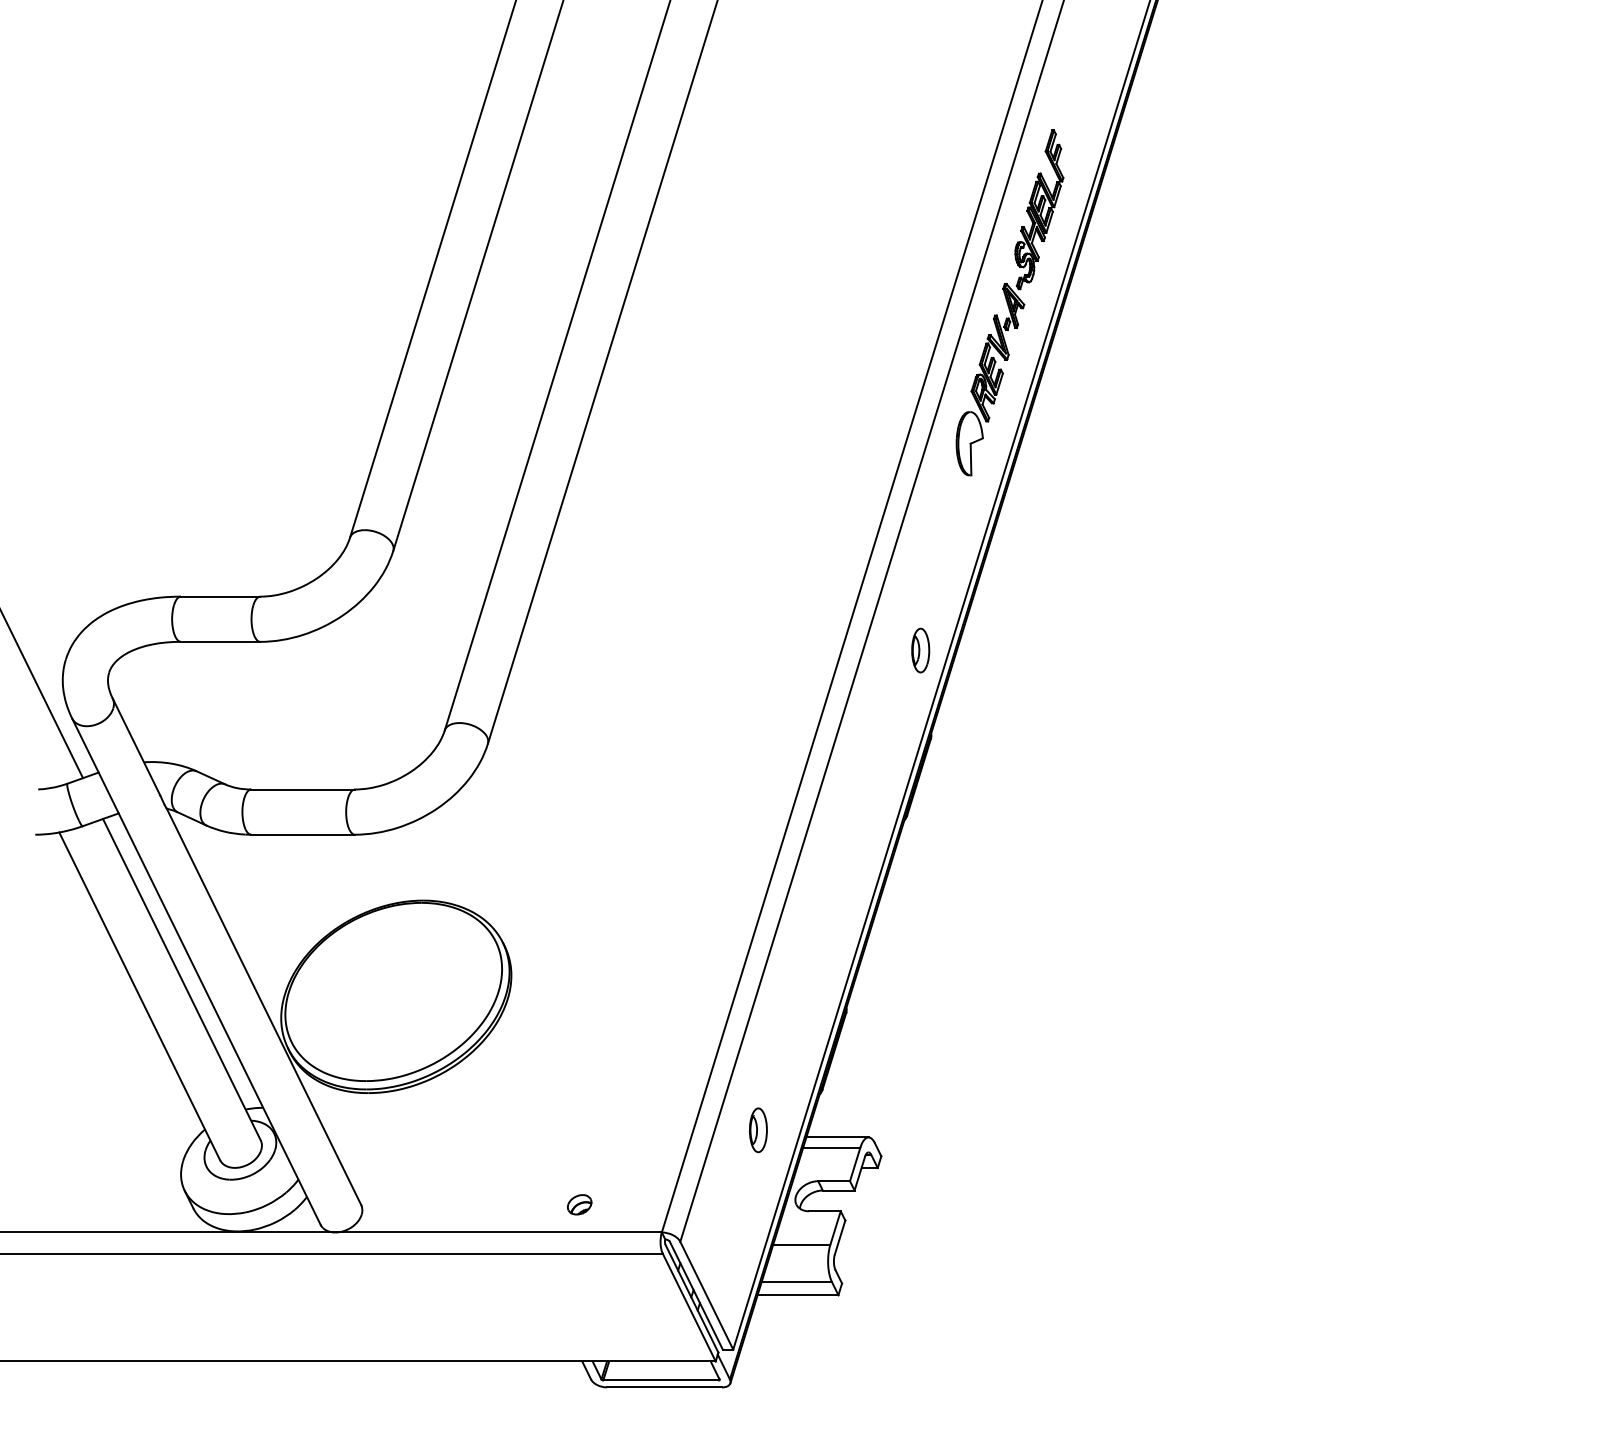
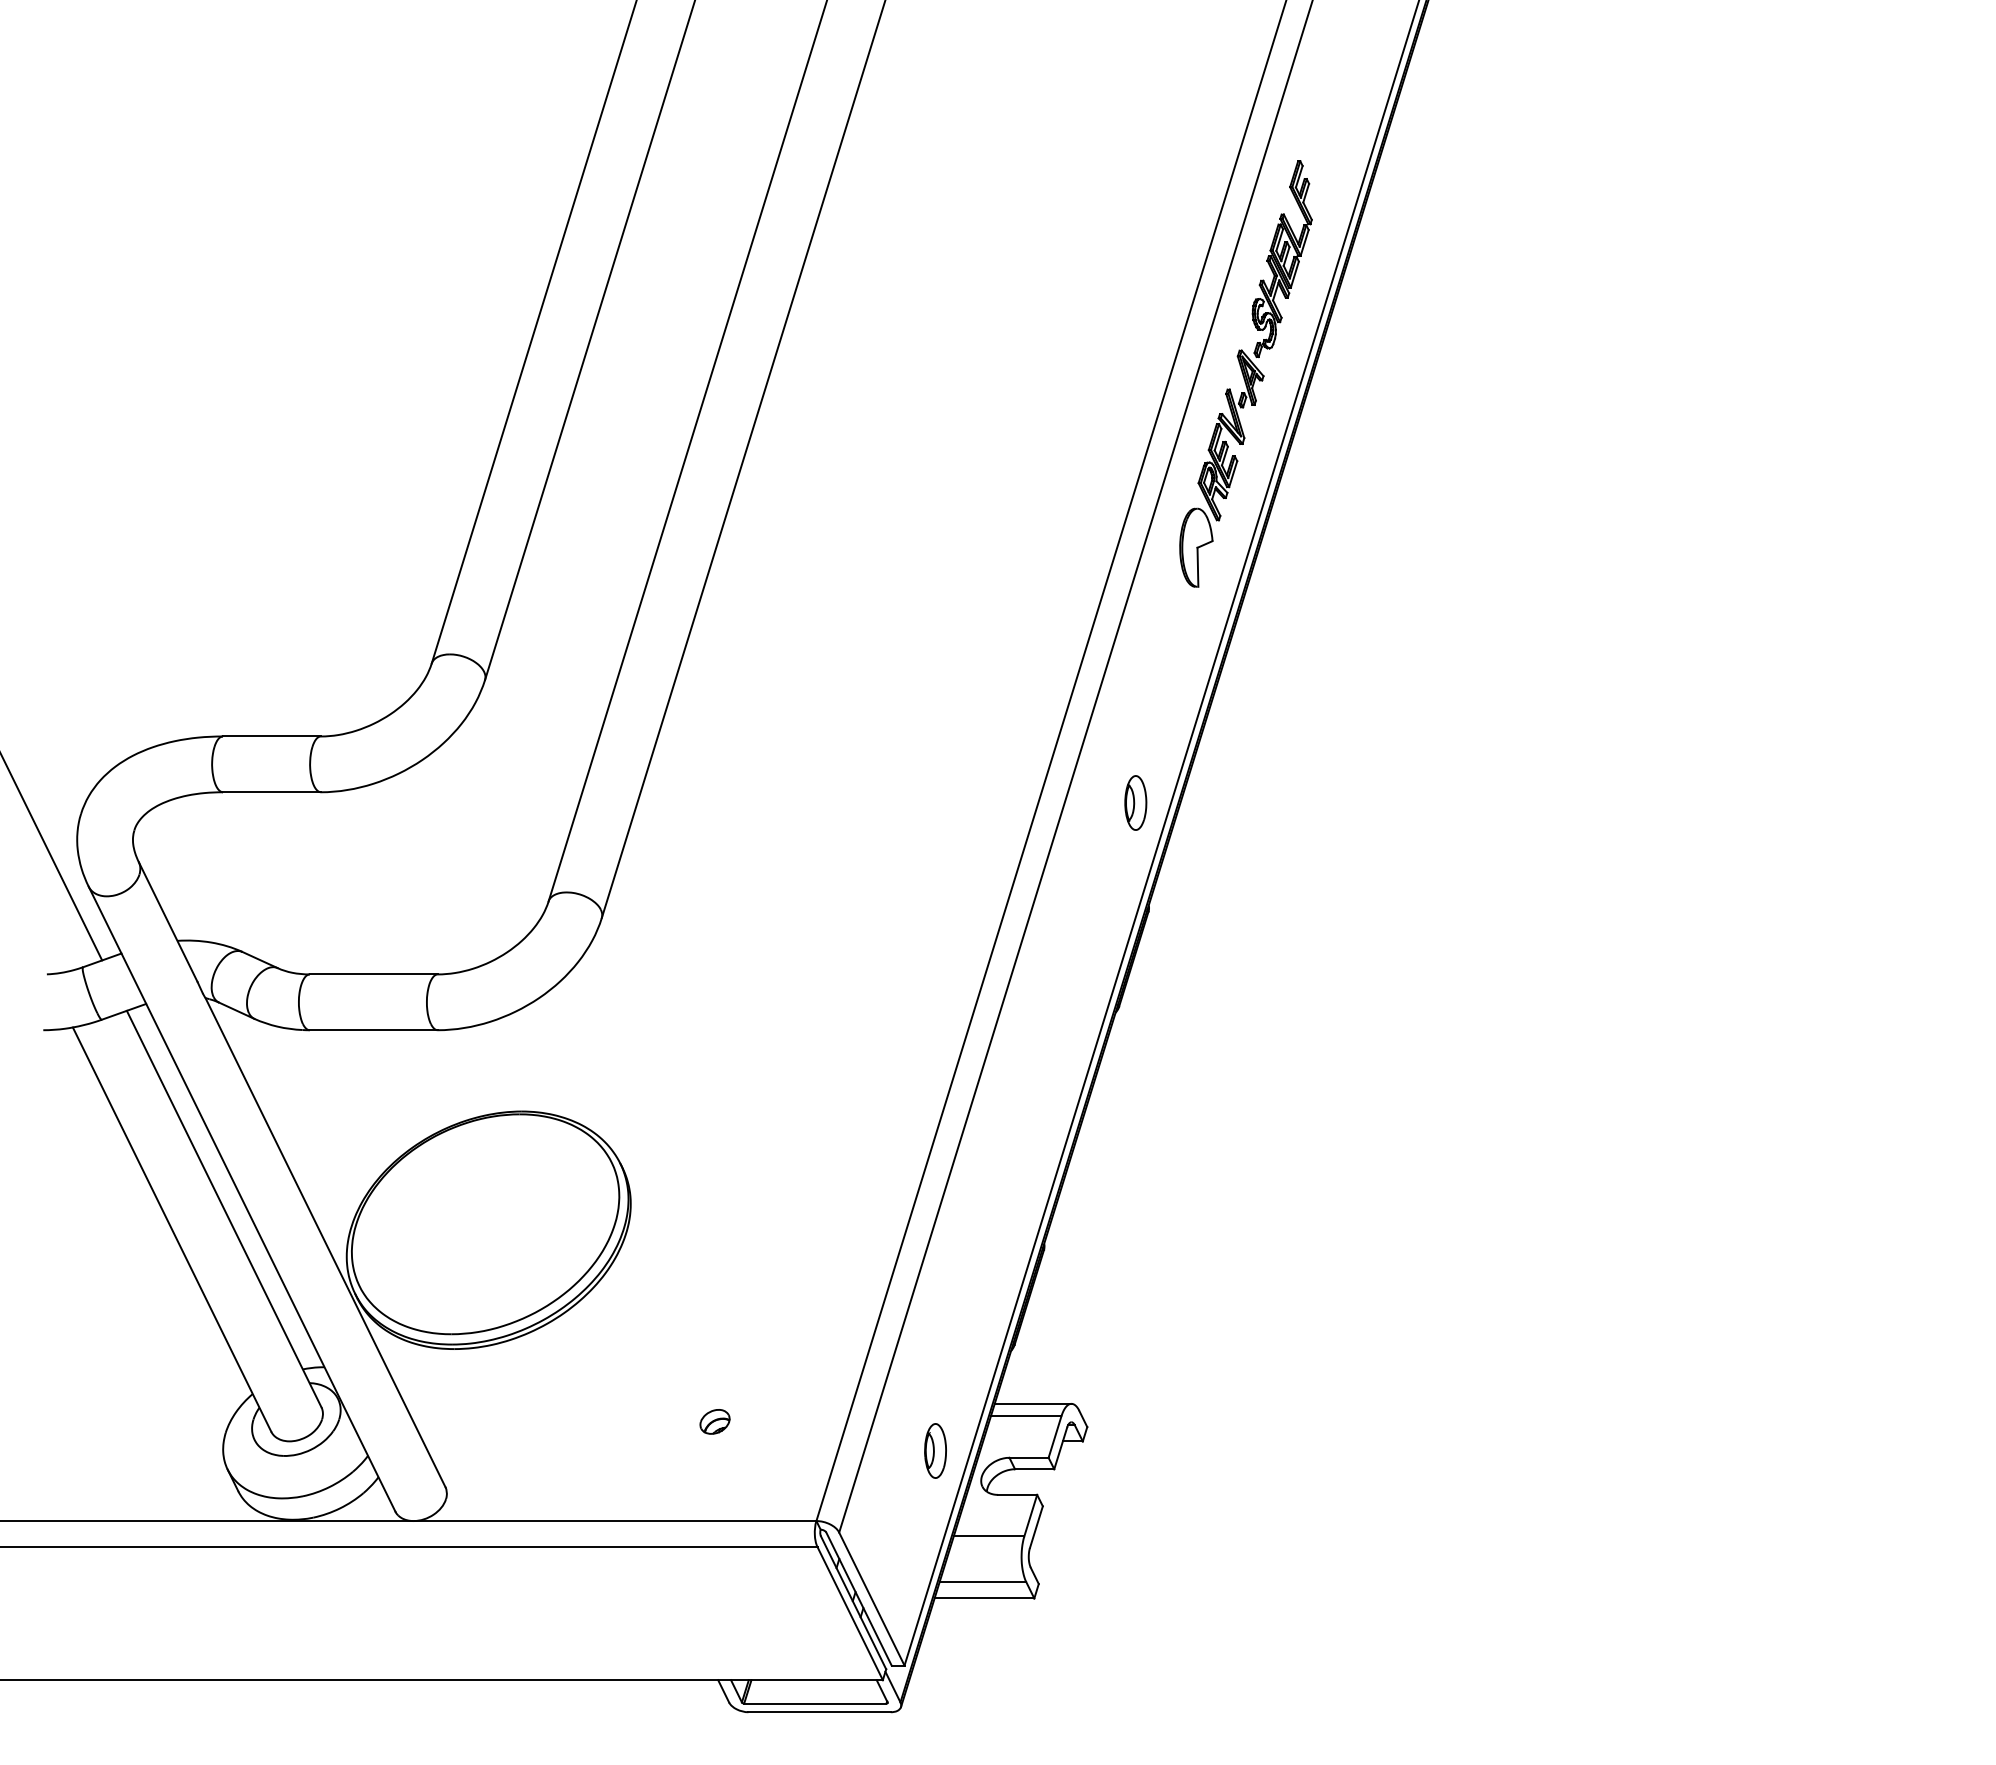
part: (758, 1129) -> (935, 1450), moved
part: (579, 1204) -> (714, 1421), moved

